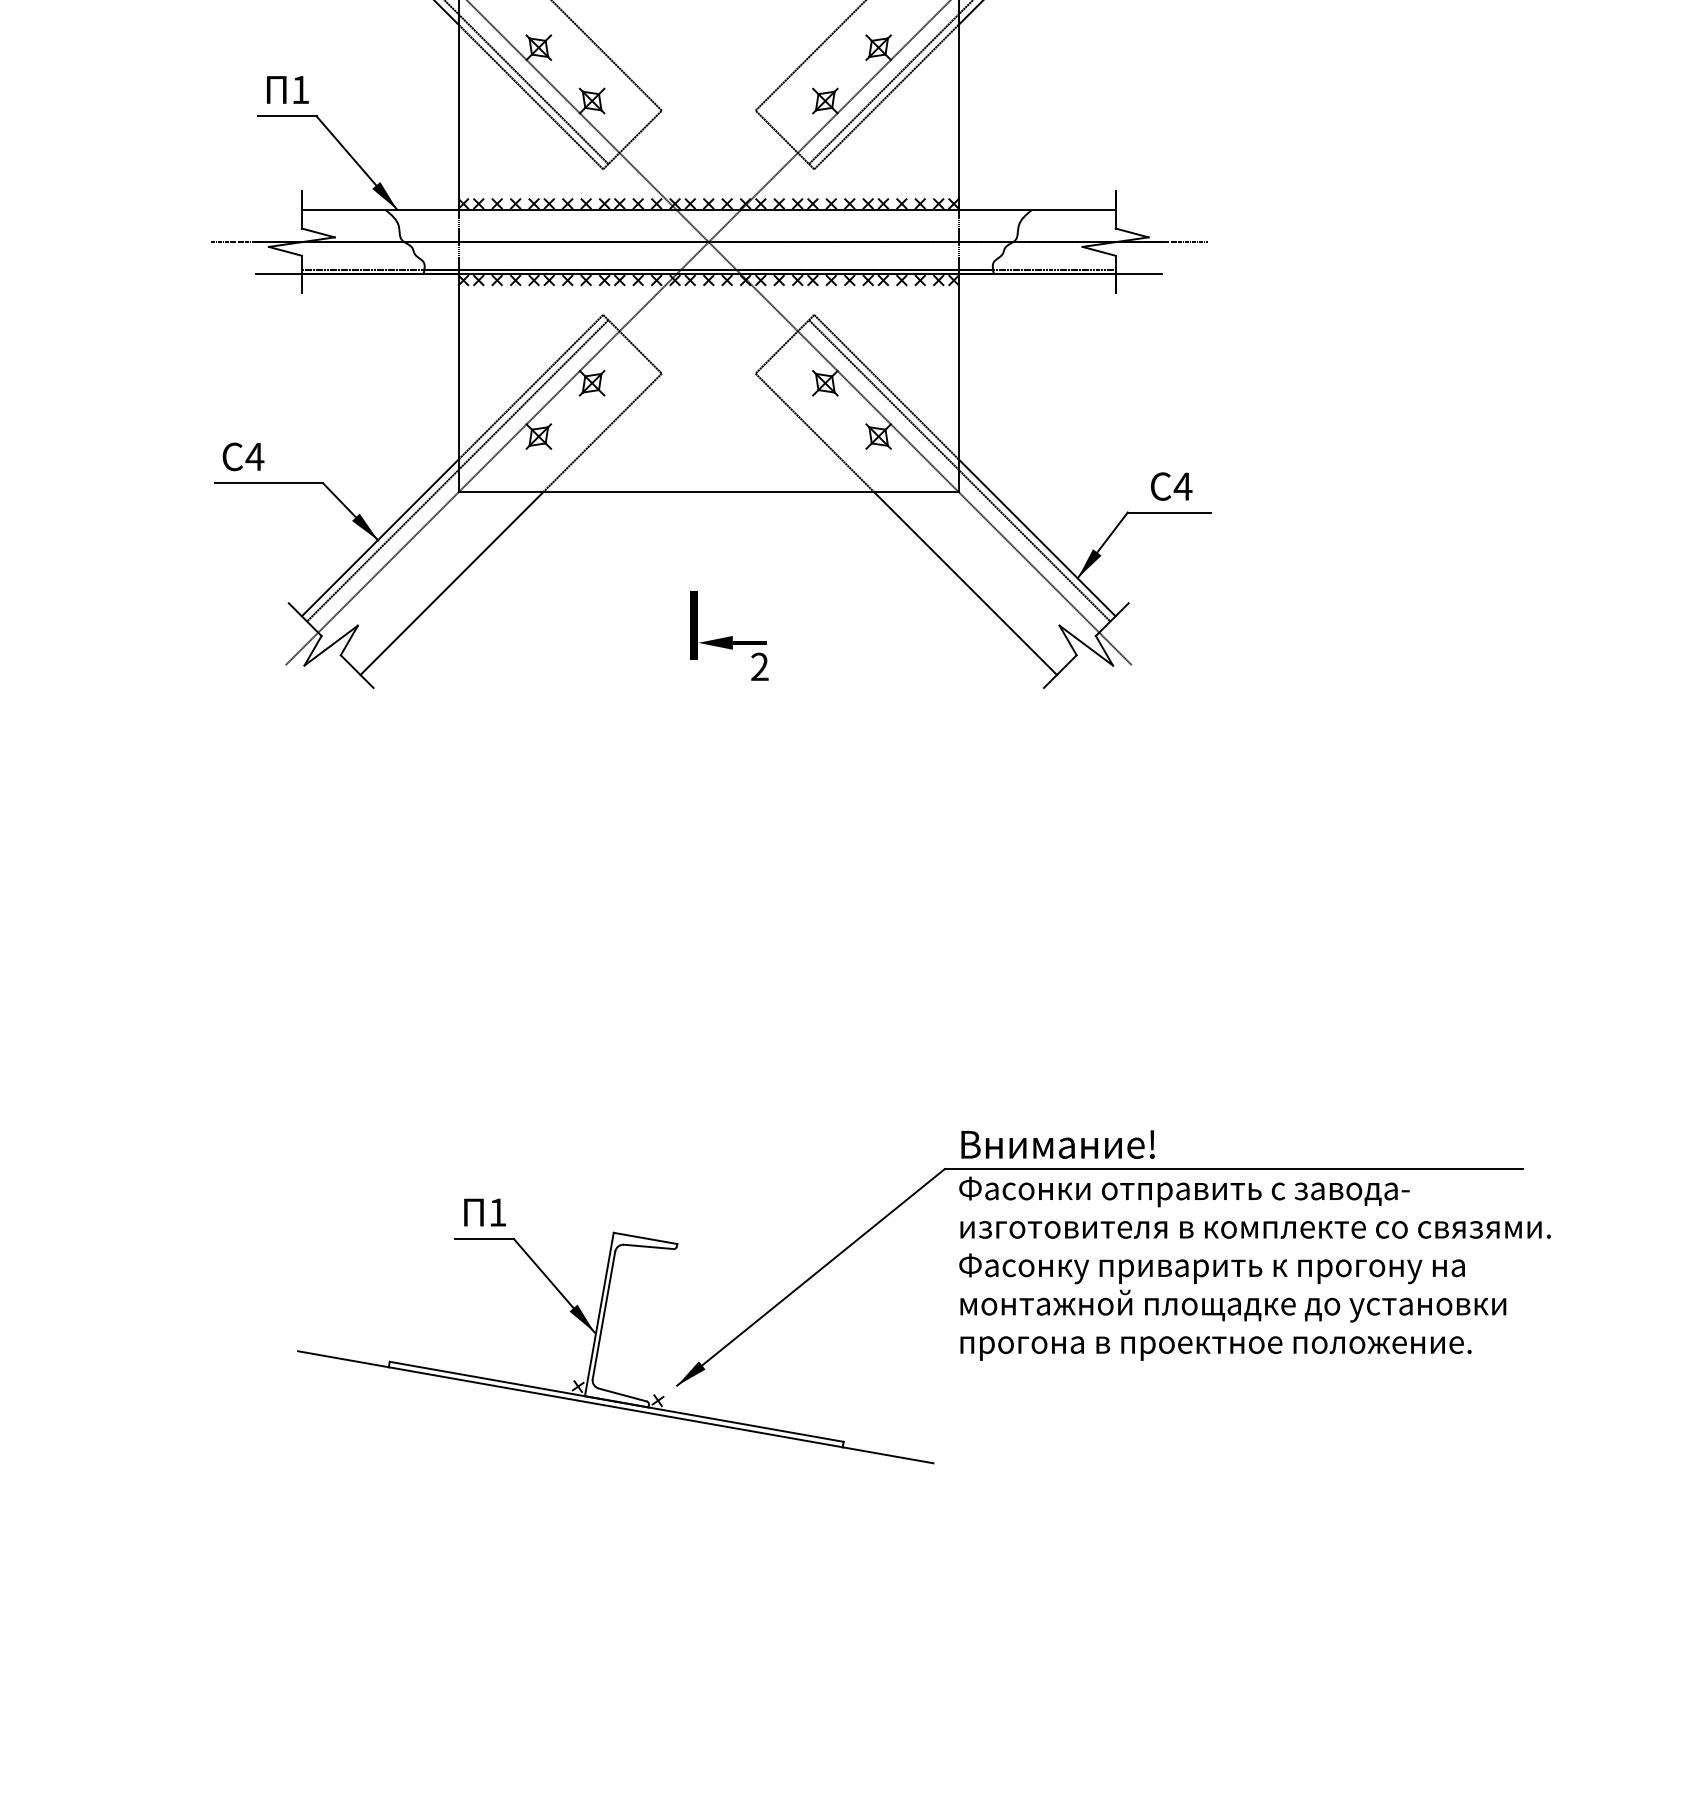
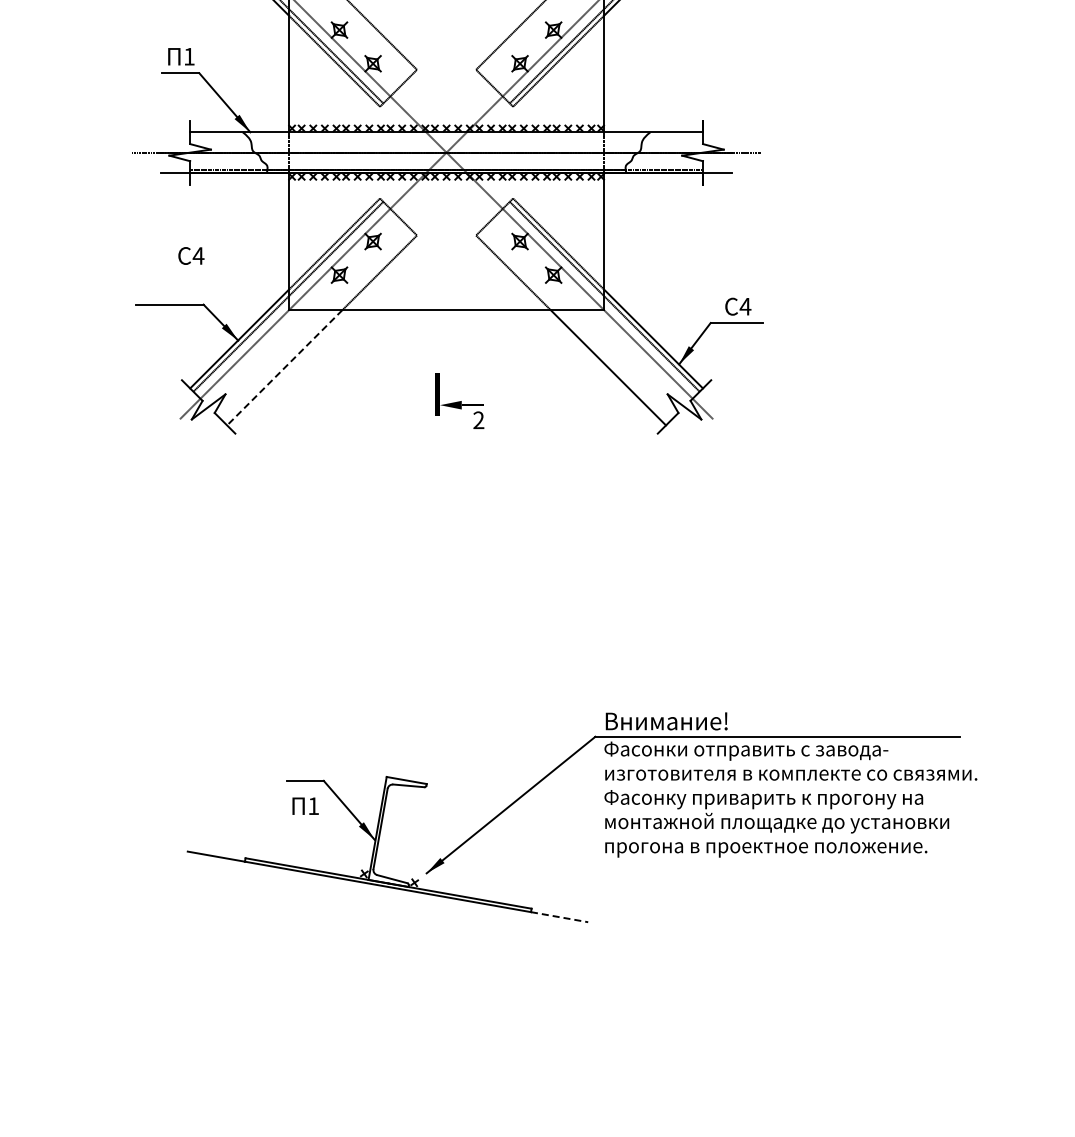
text: (243, 456) -> (191, 255), moved
line: (451, 583) -> (284, 367), solid -> dashed
text: (484, 1211) -> (305, 805), moved
line: (889, 1455) -> (560, 917), solid -> dashed

